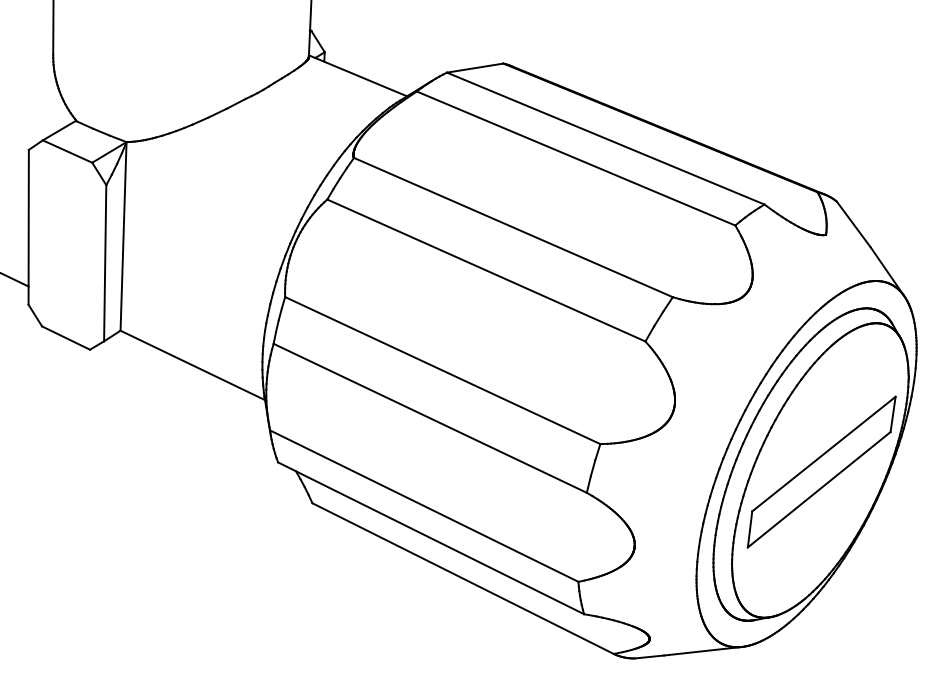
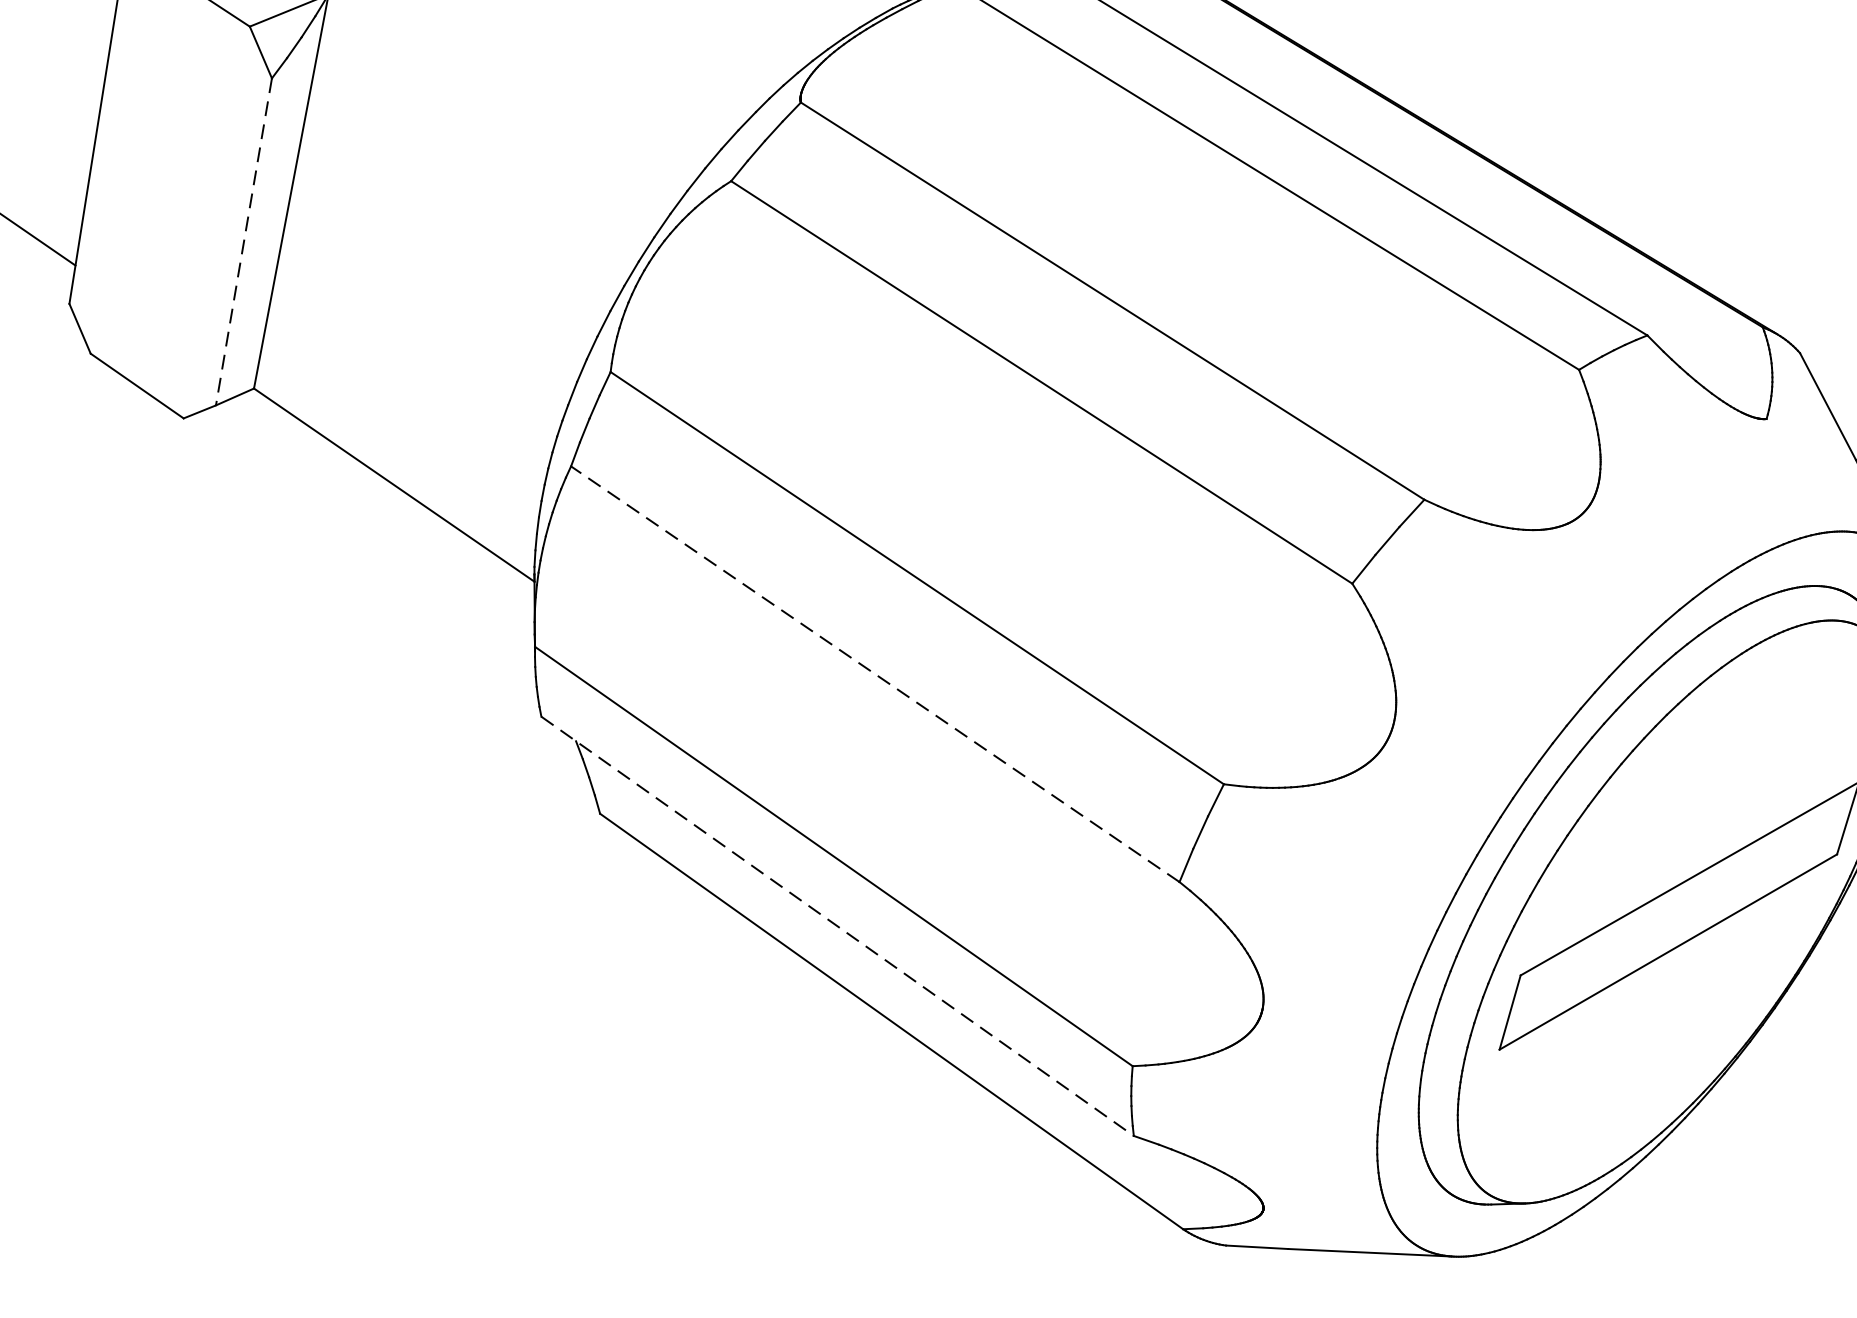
line: (105, 263) -> (244, 242), solid -> dashed
line: (429, 418) -> (873, 674), solid -> dashed
line: (431, 538) -> (838, 926), solid -> dashed

